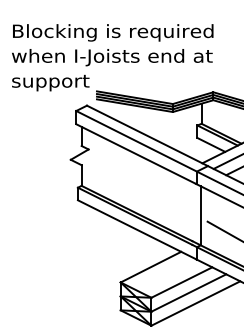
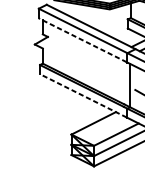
line: (136, 154) -> (83, 40), solid -> dashed
line: (137, 229) -> (83, 95), solid -> dashed

